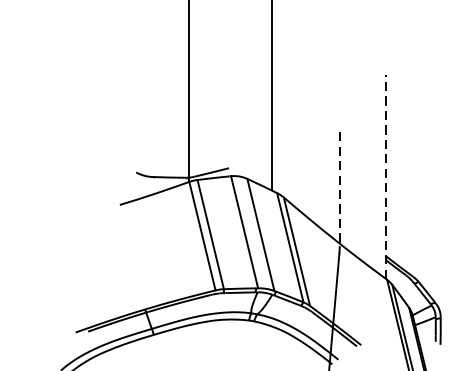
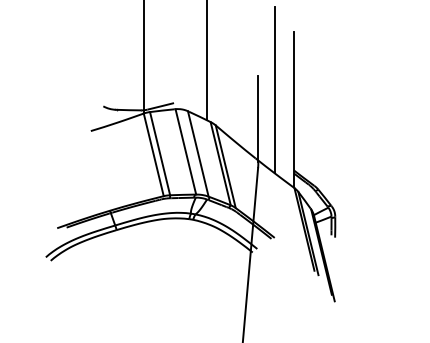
line: (360, 150) -> (274, 89), added
line: (385, 176) -> (293, 109), dashed -> solid
line: (339, 189) -> (258, 119), dashed -> solid

